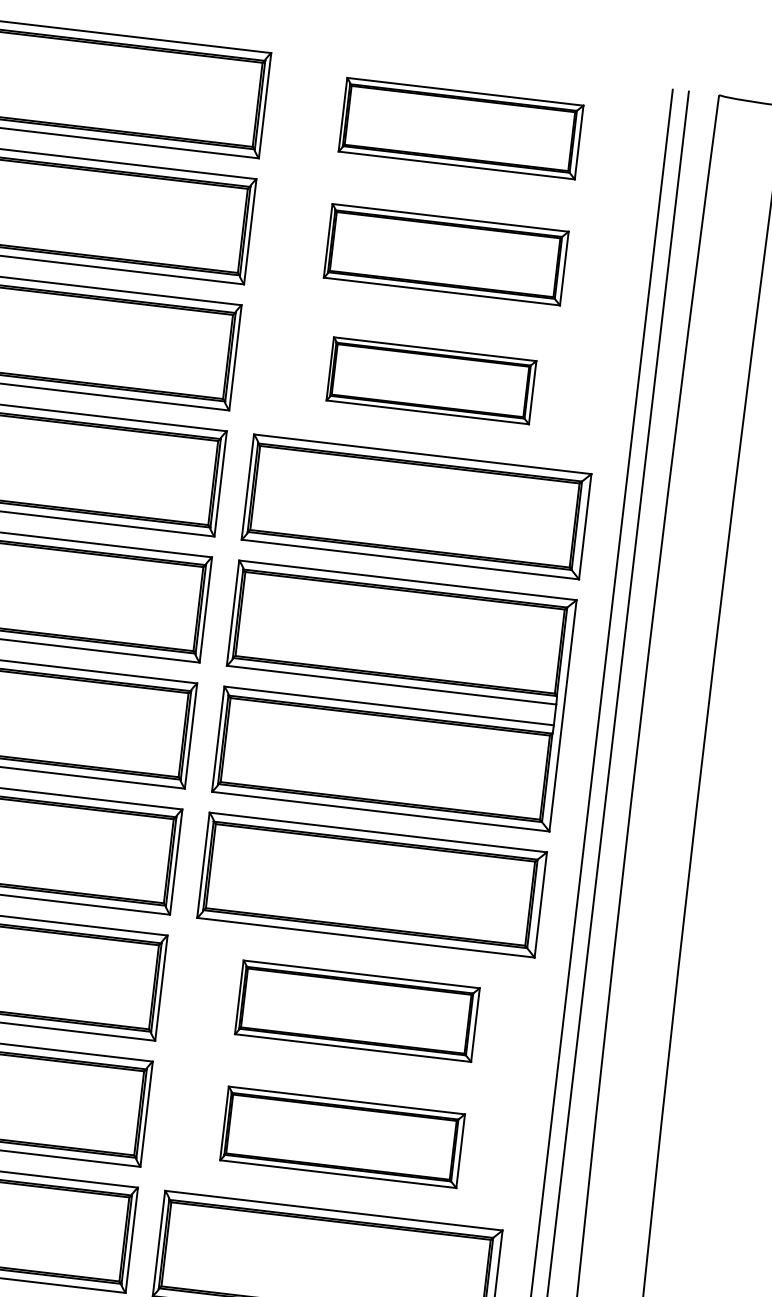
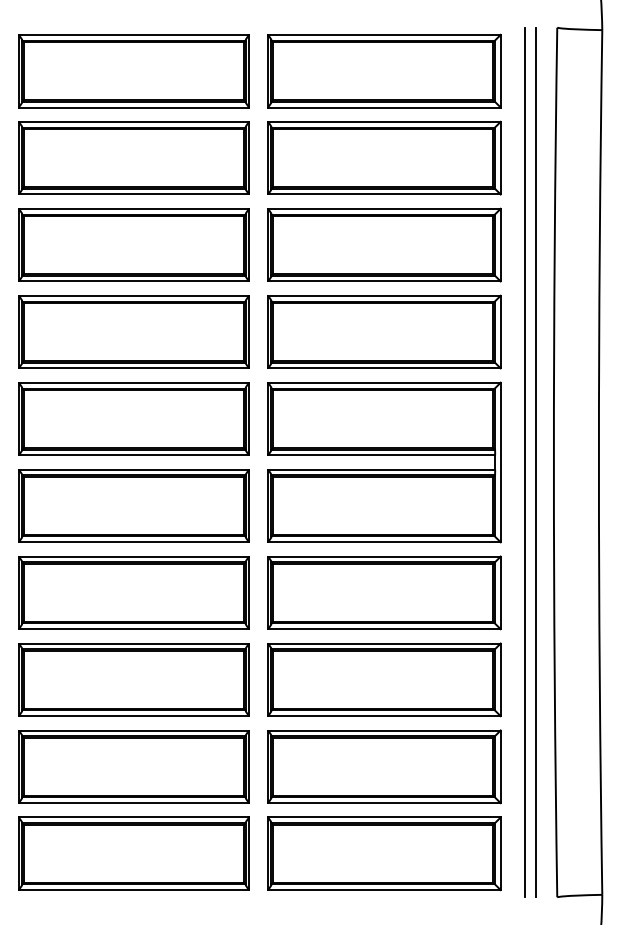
part: (461, 127) -> (384, 70), size x1.43
part: (446, 253) -> (384, 157), size x1.43
part: (431, 379) -> (384, 244), size x1.67
part: (357, 1010) -> (384, 679), size x1.43
part: (342, 1136) -> (384, 766), size x1.43

